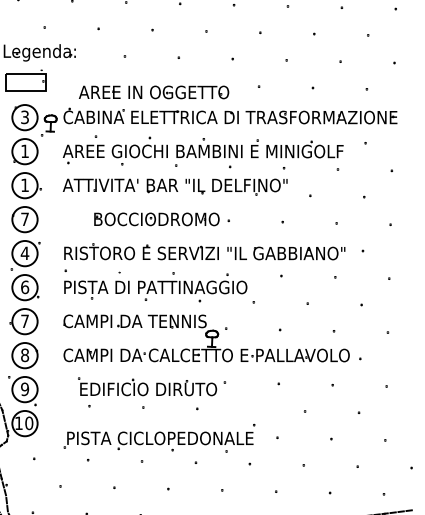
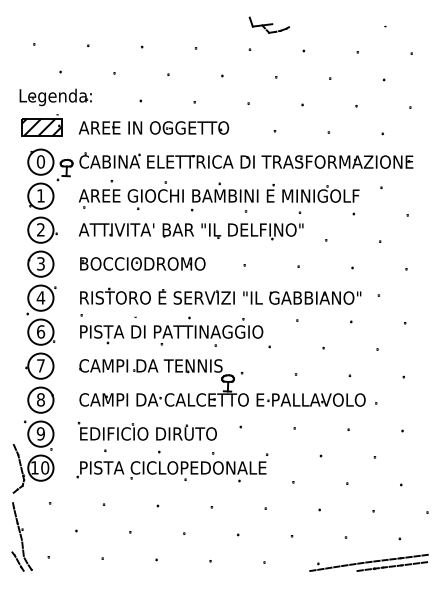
hatch: (25, 81) -> (41, 126), added
part: (153, 91) -> (153, 127), moved
text: (24, 116) -> (40, 161), 3 -> 0
text: (24, 184) -> (40, 229), 1 -> 2
text: (24, 218) -> (40, 263), 7 -> 3
part: (156, 218) -> (142, 263), moved
part: (146, 386) -> (146, 431), moved
part: (159, 437) -> (172, 467), moved

